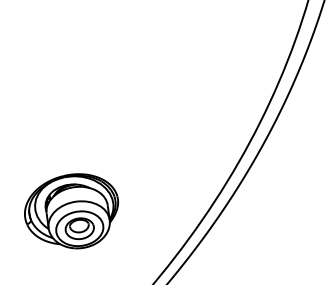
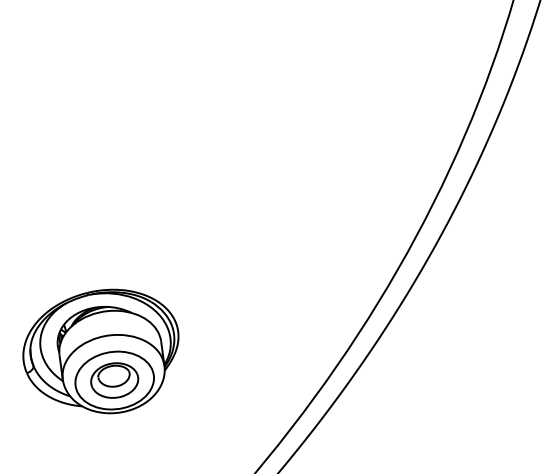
part: (71, 211) -> (100, 351), moved

